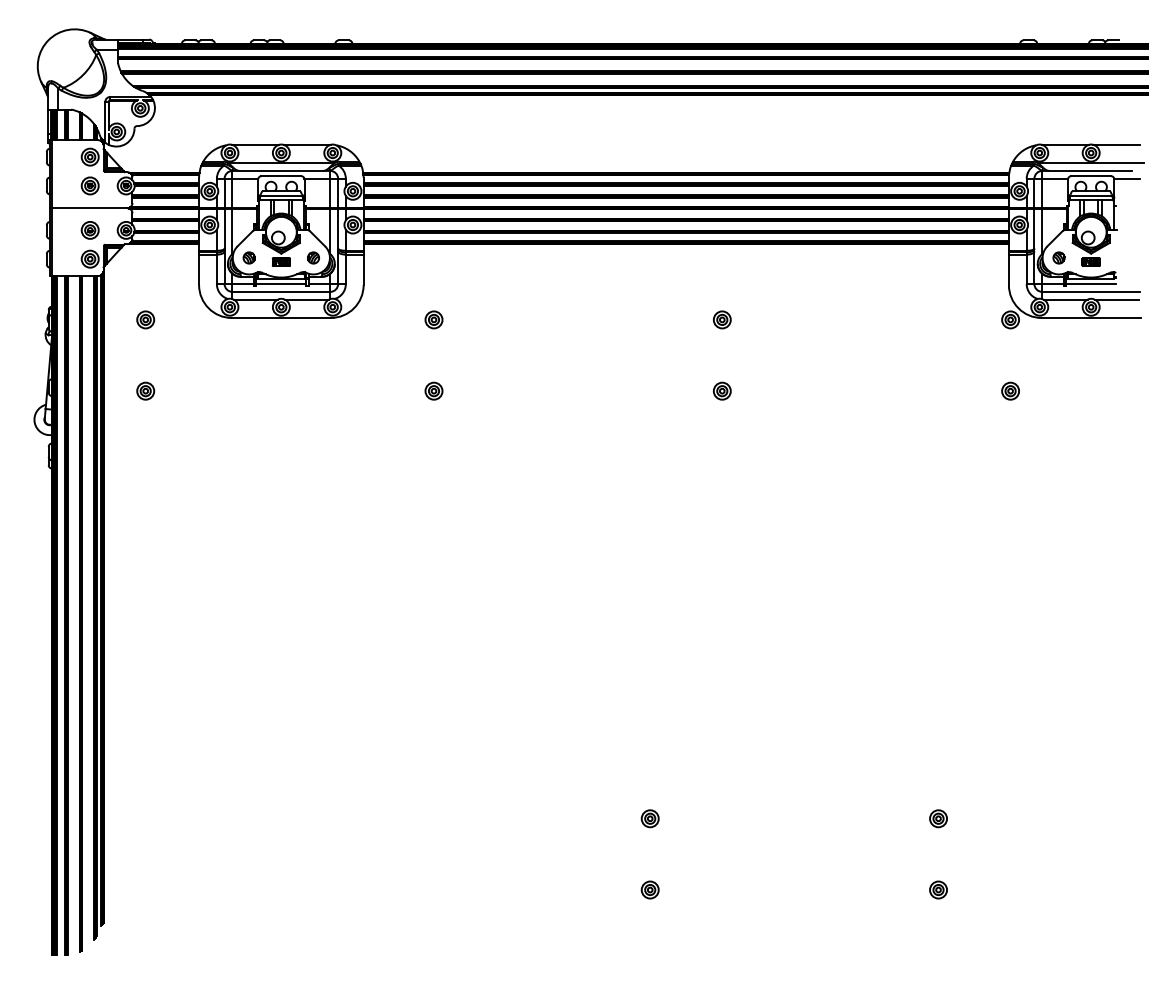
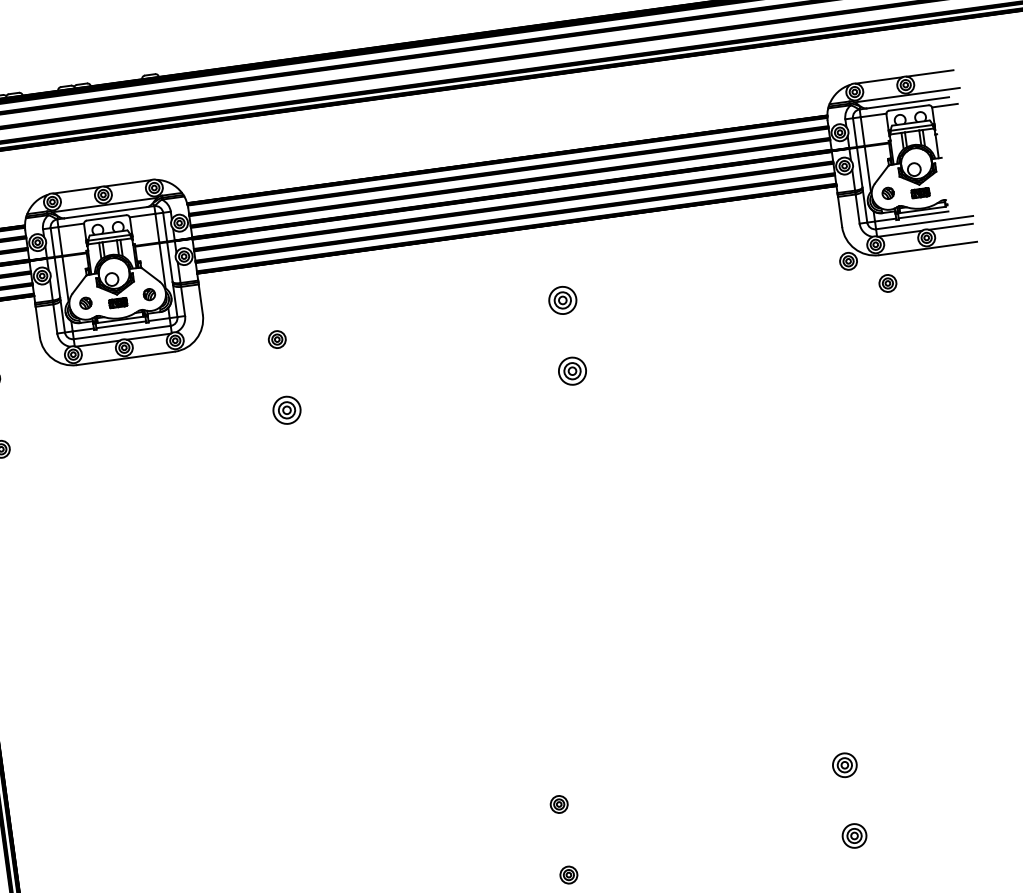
part: (722, 319) -> (563, 300), size x1.6
part: (433, 390) -> (286, 409), size x1.6
part: (722, 390) -> (572, 370), size x1.6
part: (1010, 390) -> (887, 282), moved
part: (938, 818) -> (844, 765), size x1.4
part: (938, 889) -> (854, 835), size x1.4

